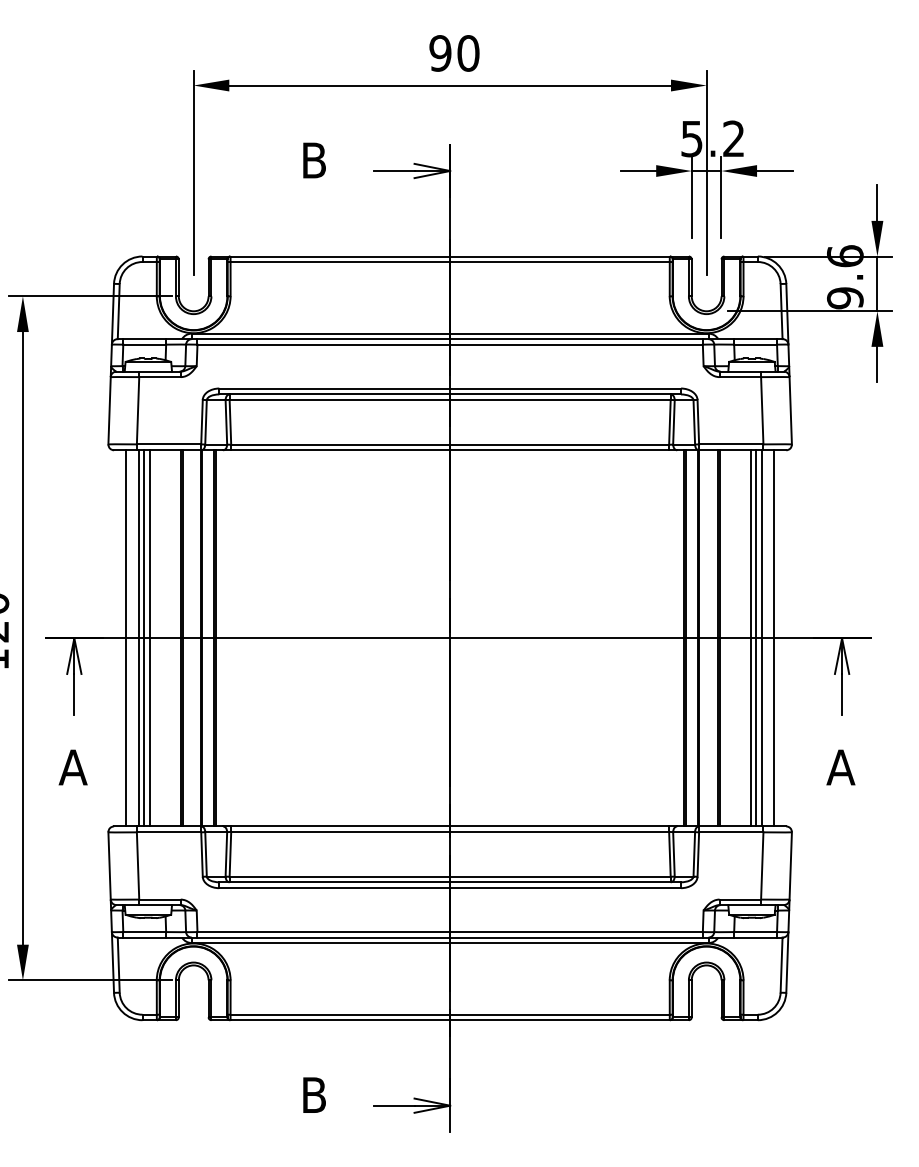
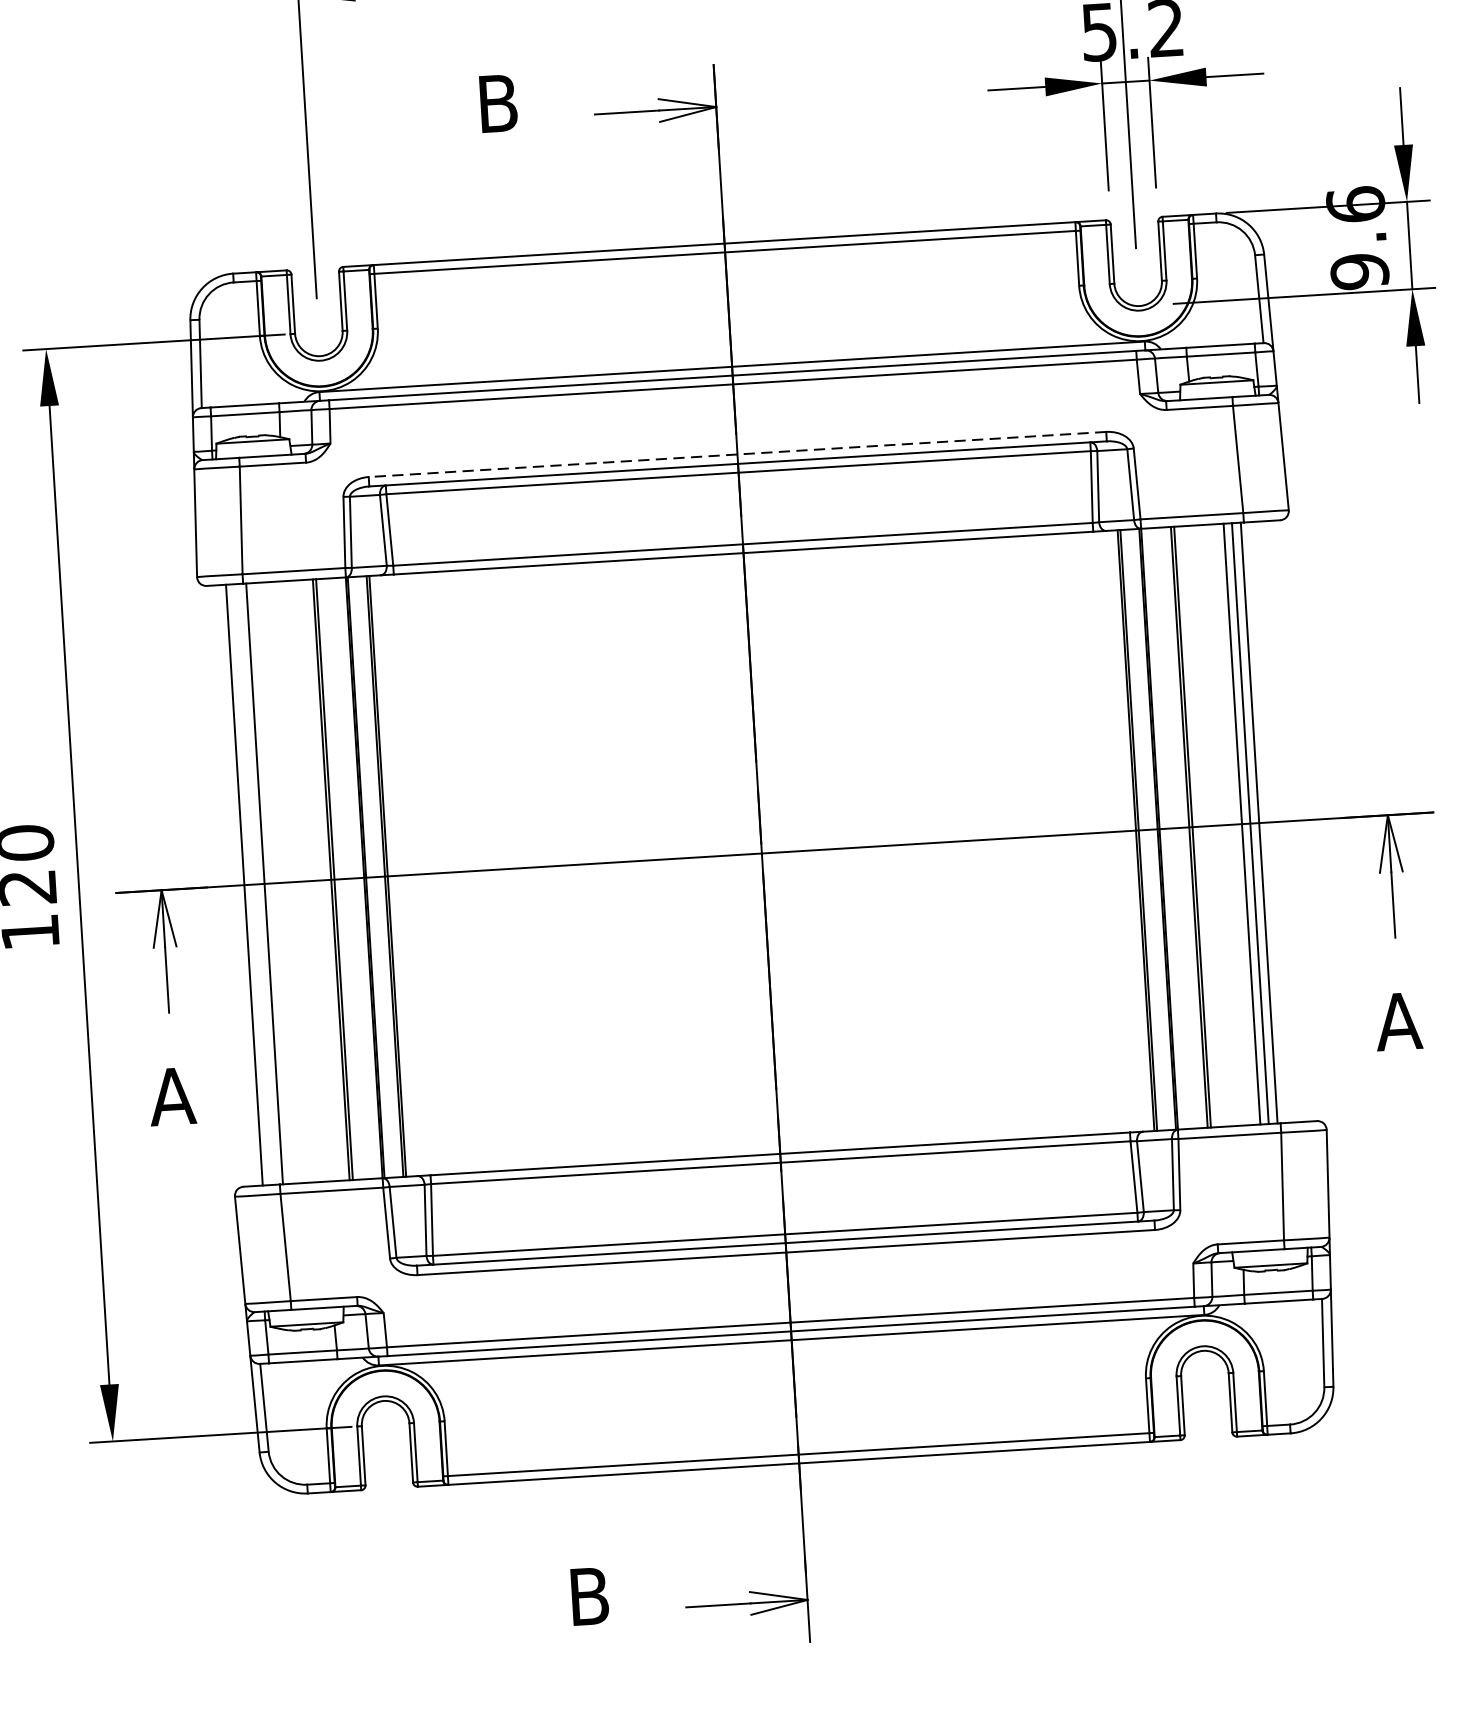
line: (450, 388) -> (738, 454), solid -> dashed
line: (144, 638) -> (273, 883), removed
line: (149, 638) -> (281, 883), removed
line: (774, 638) -> (1279, 822), removed

